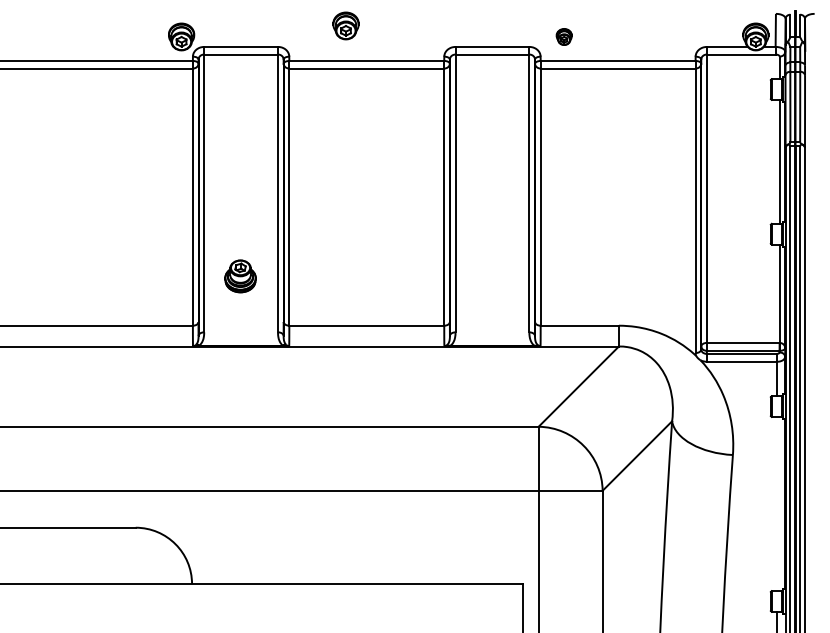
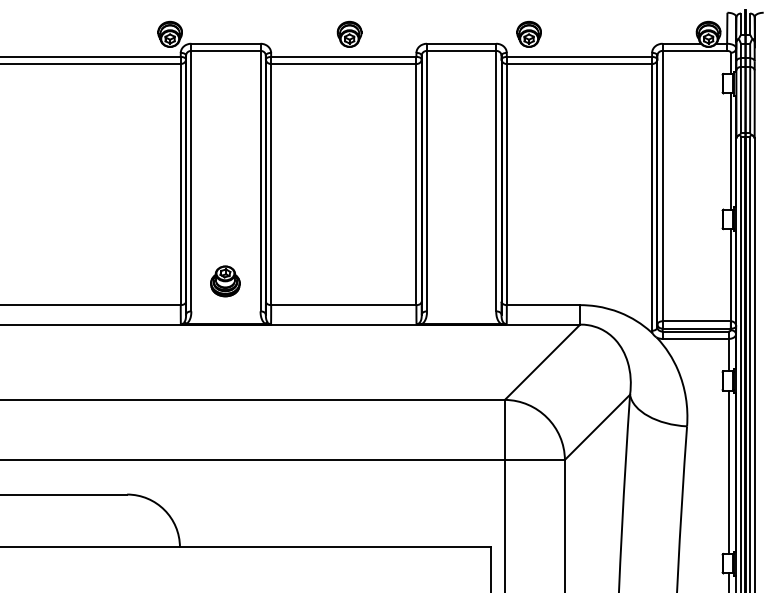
part: (345, 25) -> (349, 33), moved
part: (563, 36) -> (528, 33), size x1.67
part: (240, 276) -> (225, 281), moved
line: (777, 503) -> (728, 471), added

